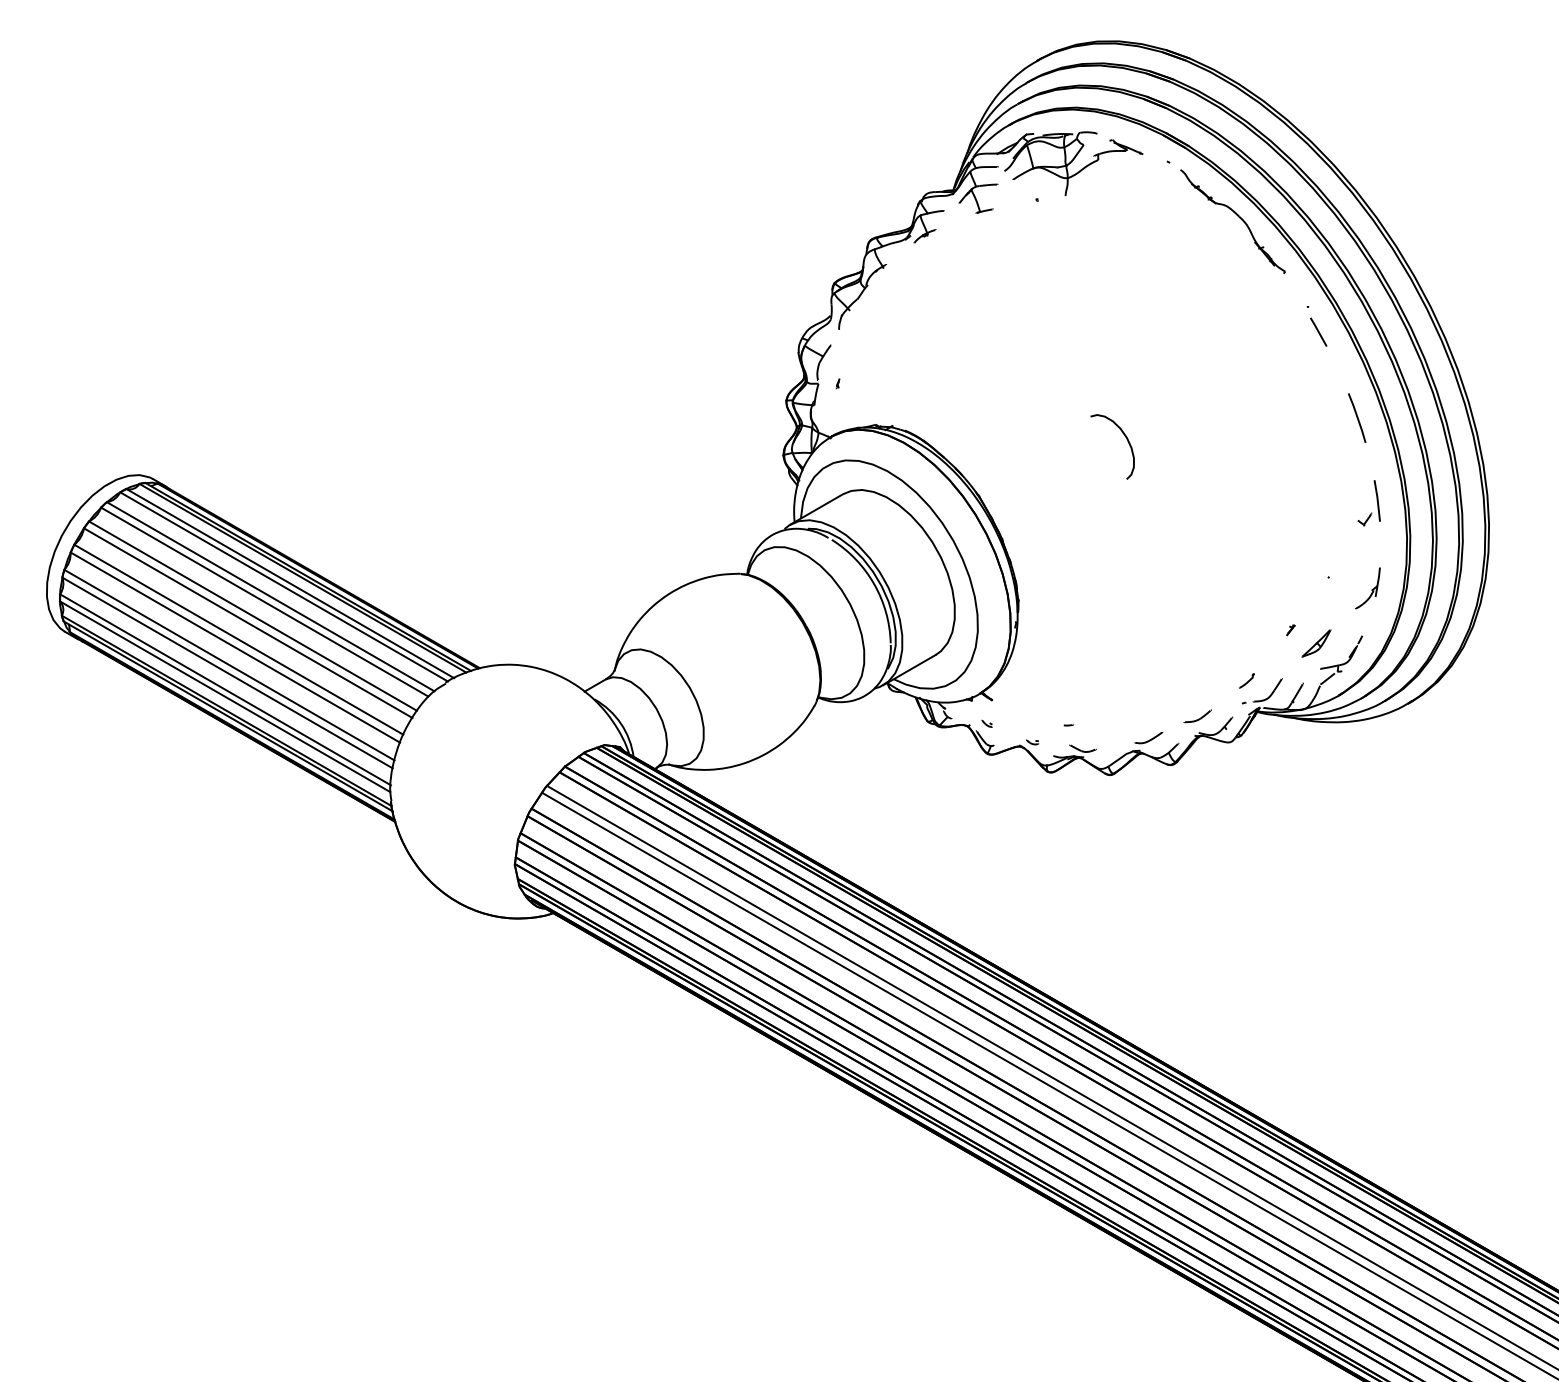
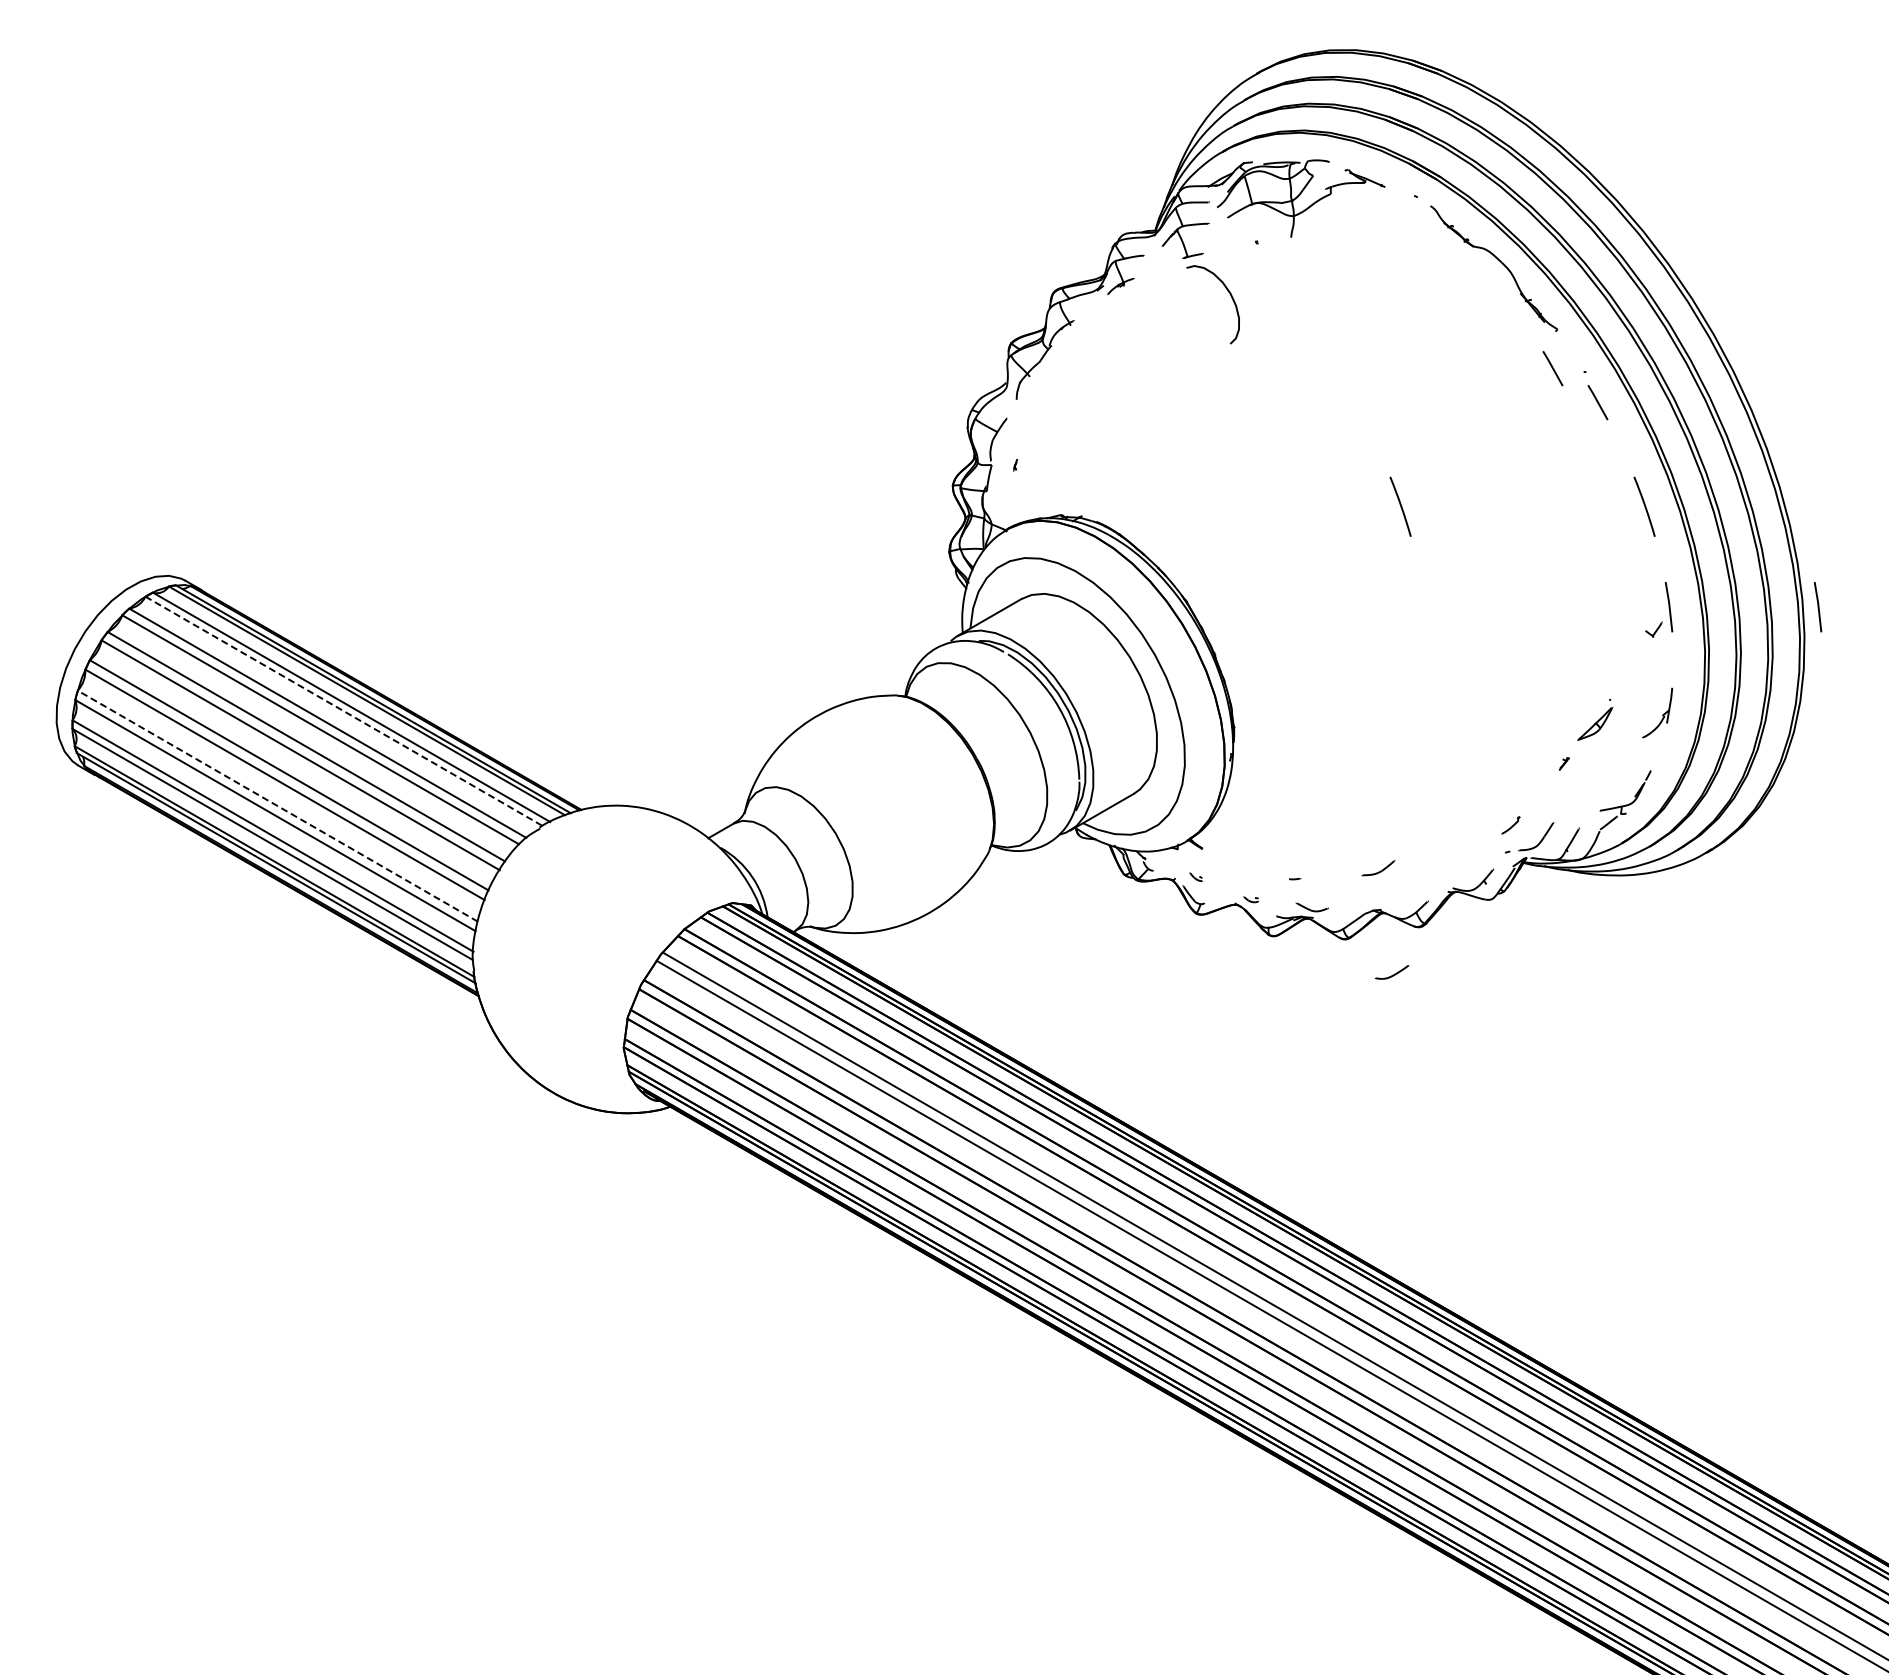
line: (1281, 304) -> (1552, 368), added
line: (1155, 417) -> (1400, 506), added
curve: (1126, 440) -> (1230, 296), moved
line: (1499, 501) -> (1817, 607), added
line: (284, 587) -> (344, 711), solid -> dashed
part: (1316, 643) -> (1595, 723), moved
line: (229, 664) -> (277, 805), solid -> dashed
part: (1197, 715) -> (1378, 867), moved
part: (1148, 738) -> (1391, 972), moved

